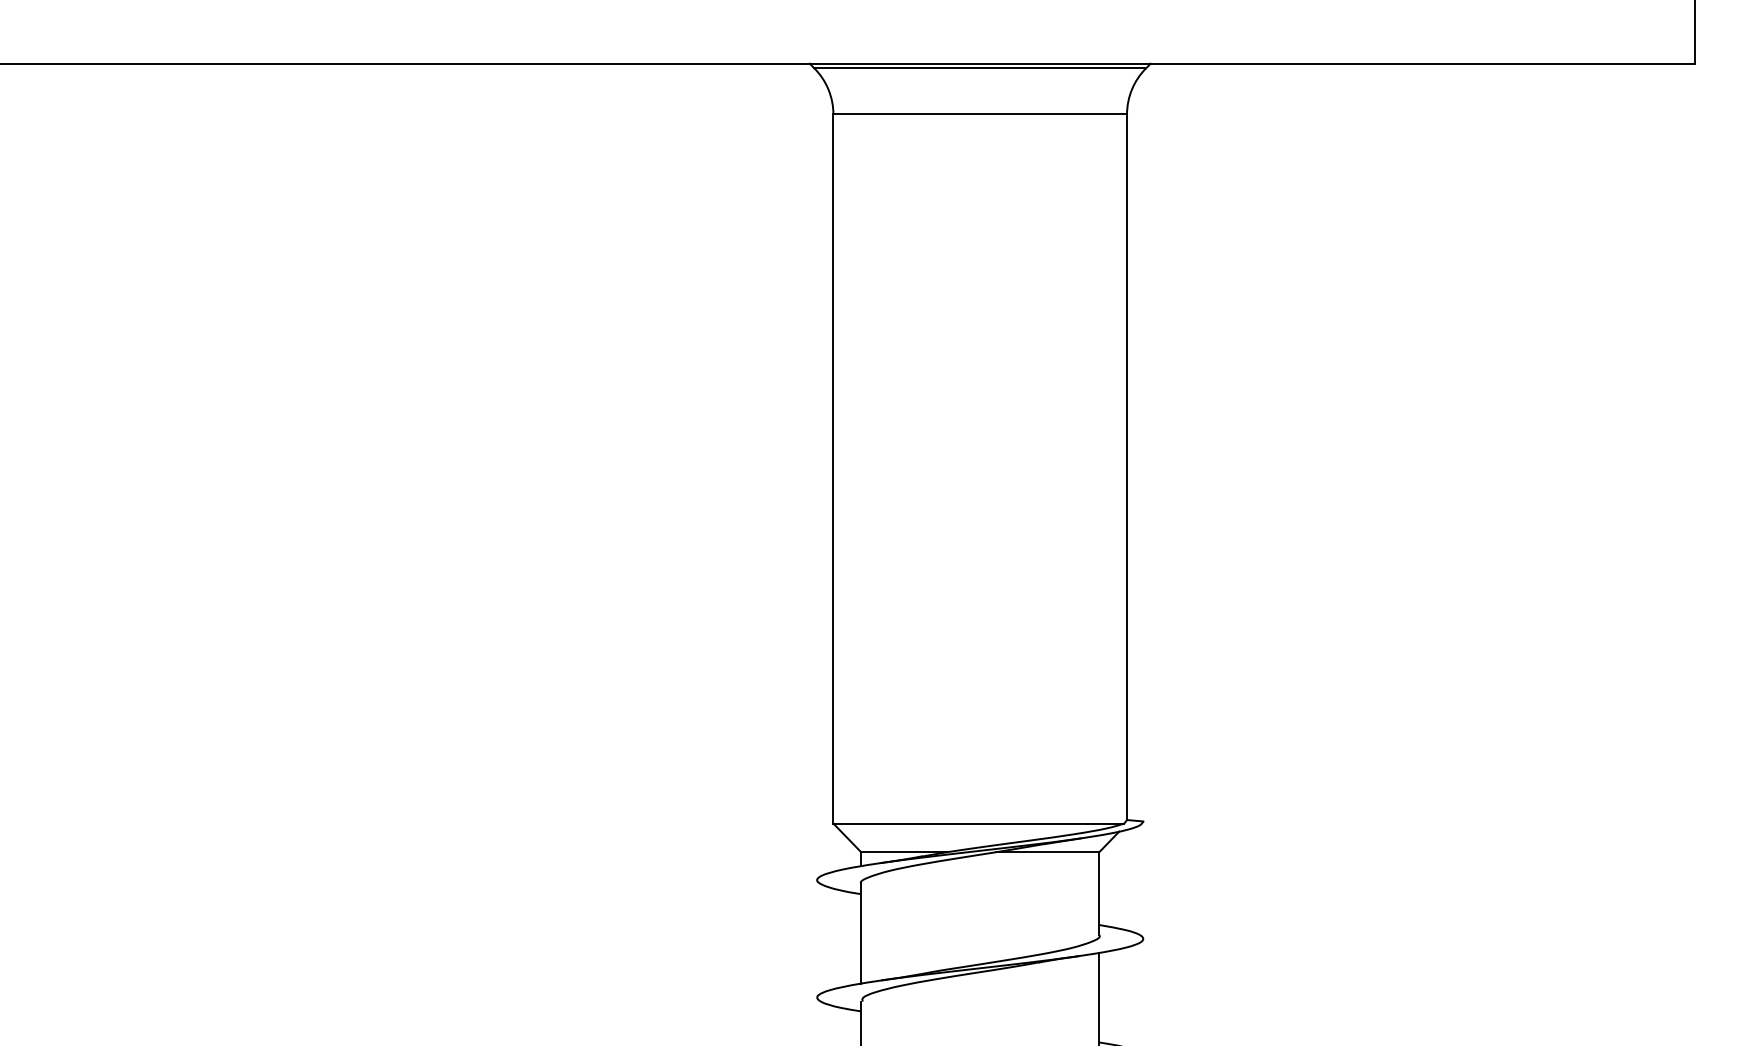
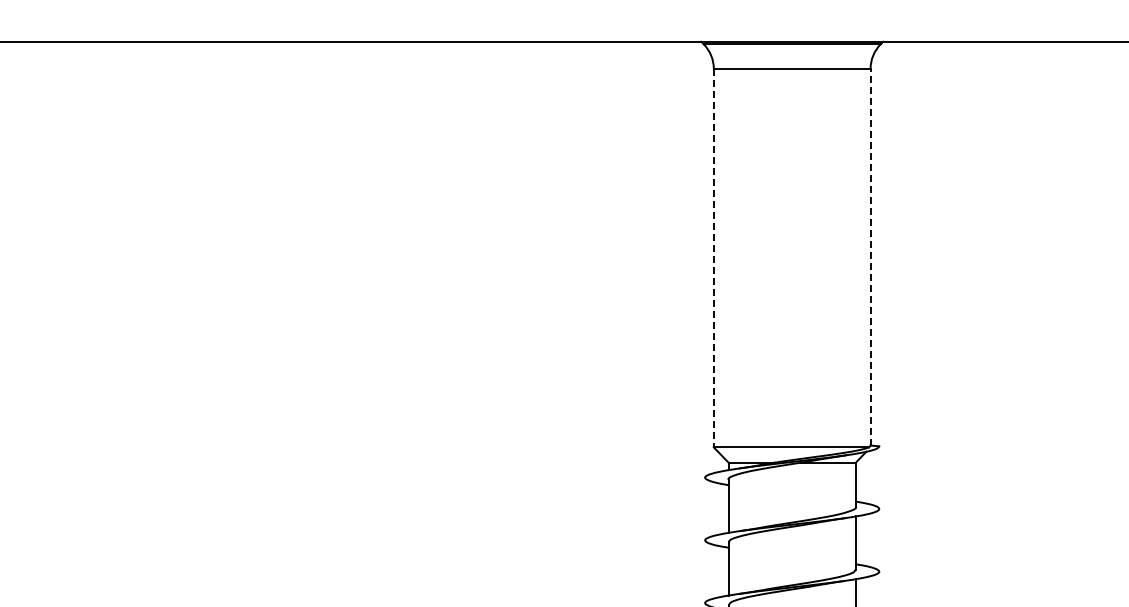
line: (1126, 465) -> (870, 256), solid -> dashed
line: (832, 469) -> (713, 258), solid -> dashed

